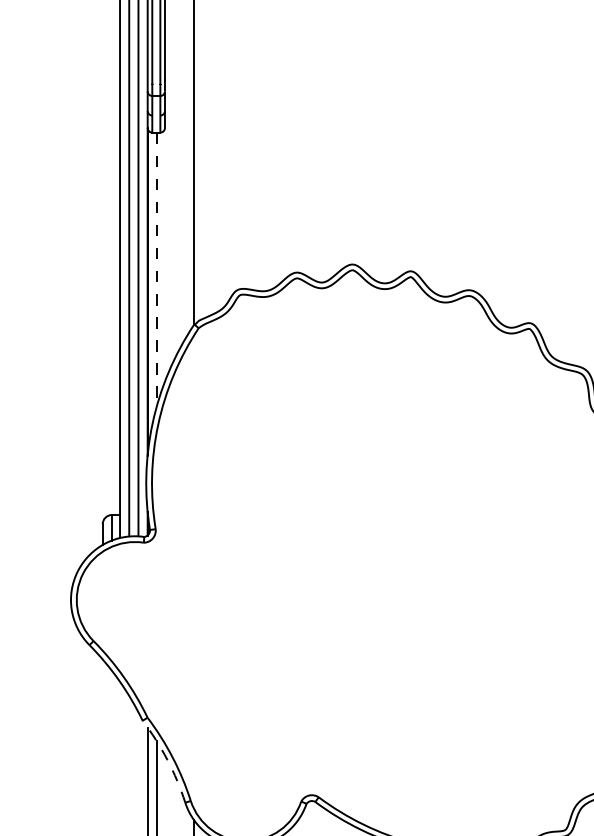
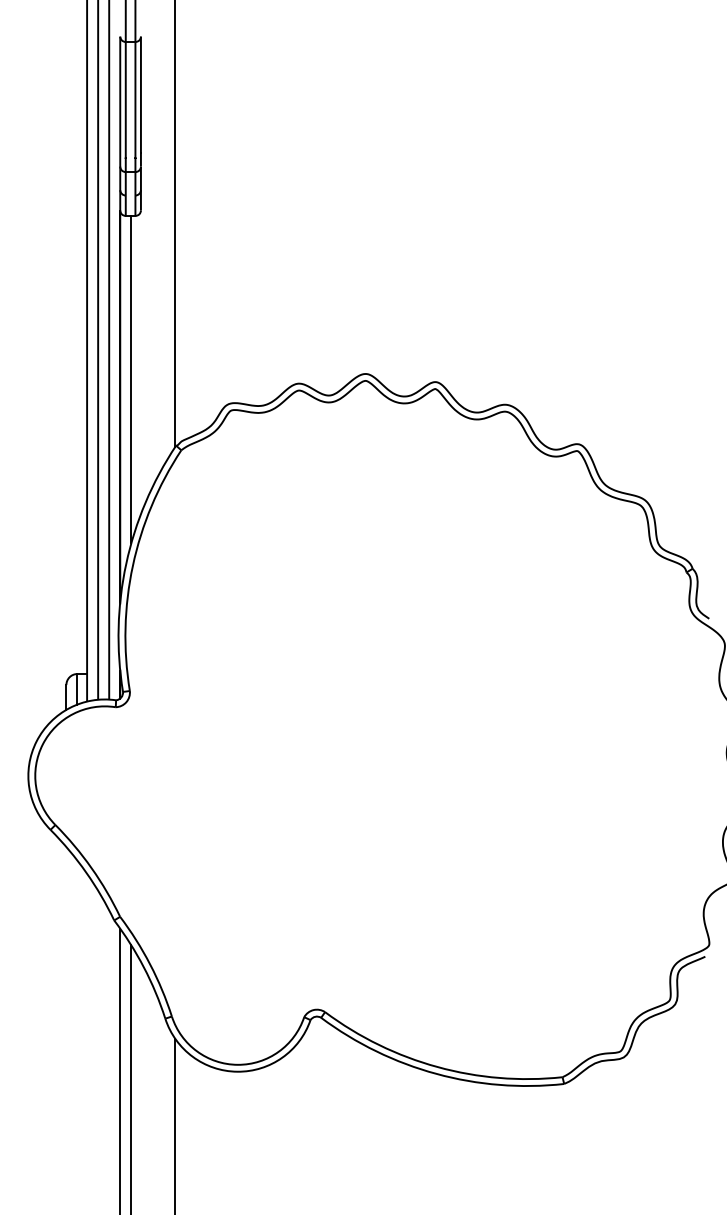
line: (157, 269) -> (131, 379), dashed -> solid
arc: (167, 760) -> (143, 967), dashed -> solid

